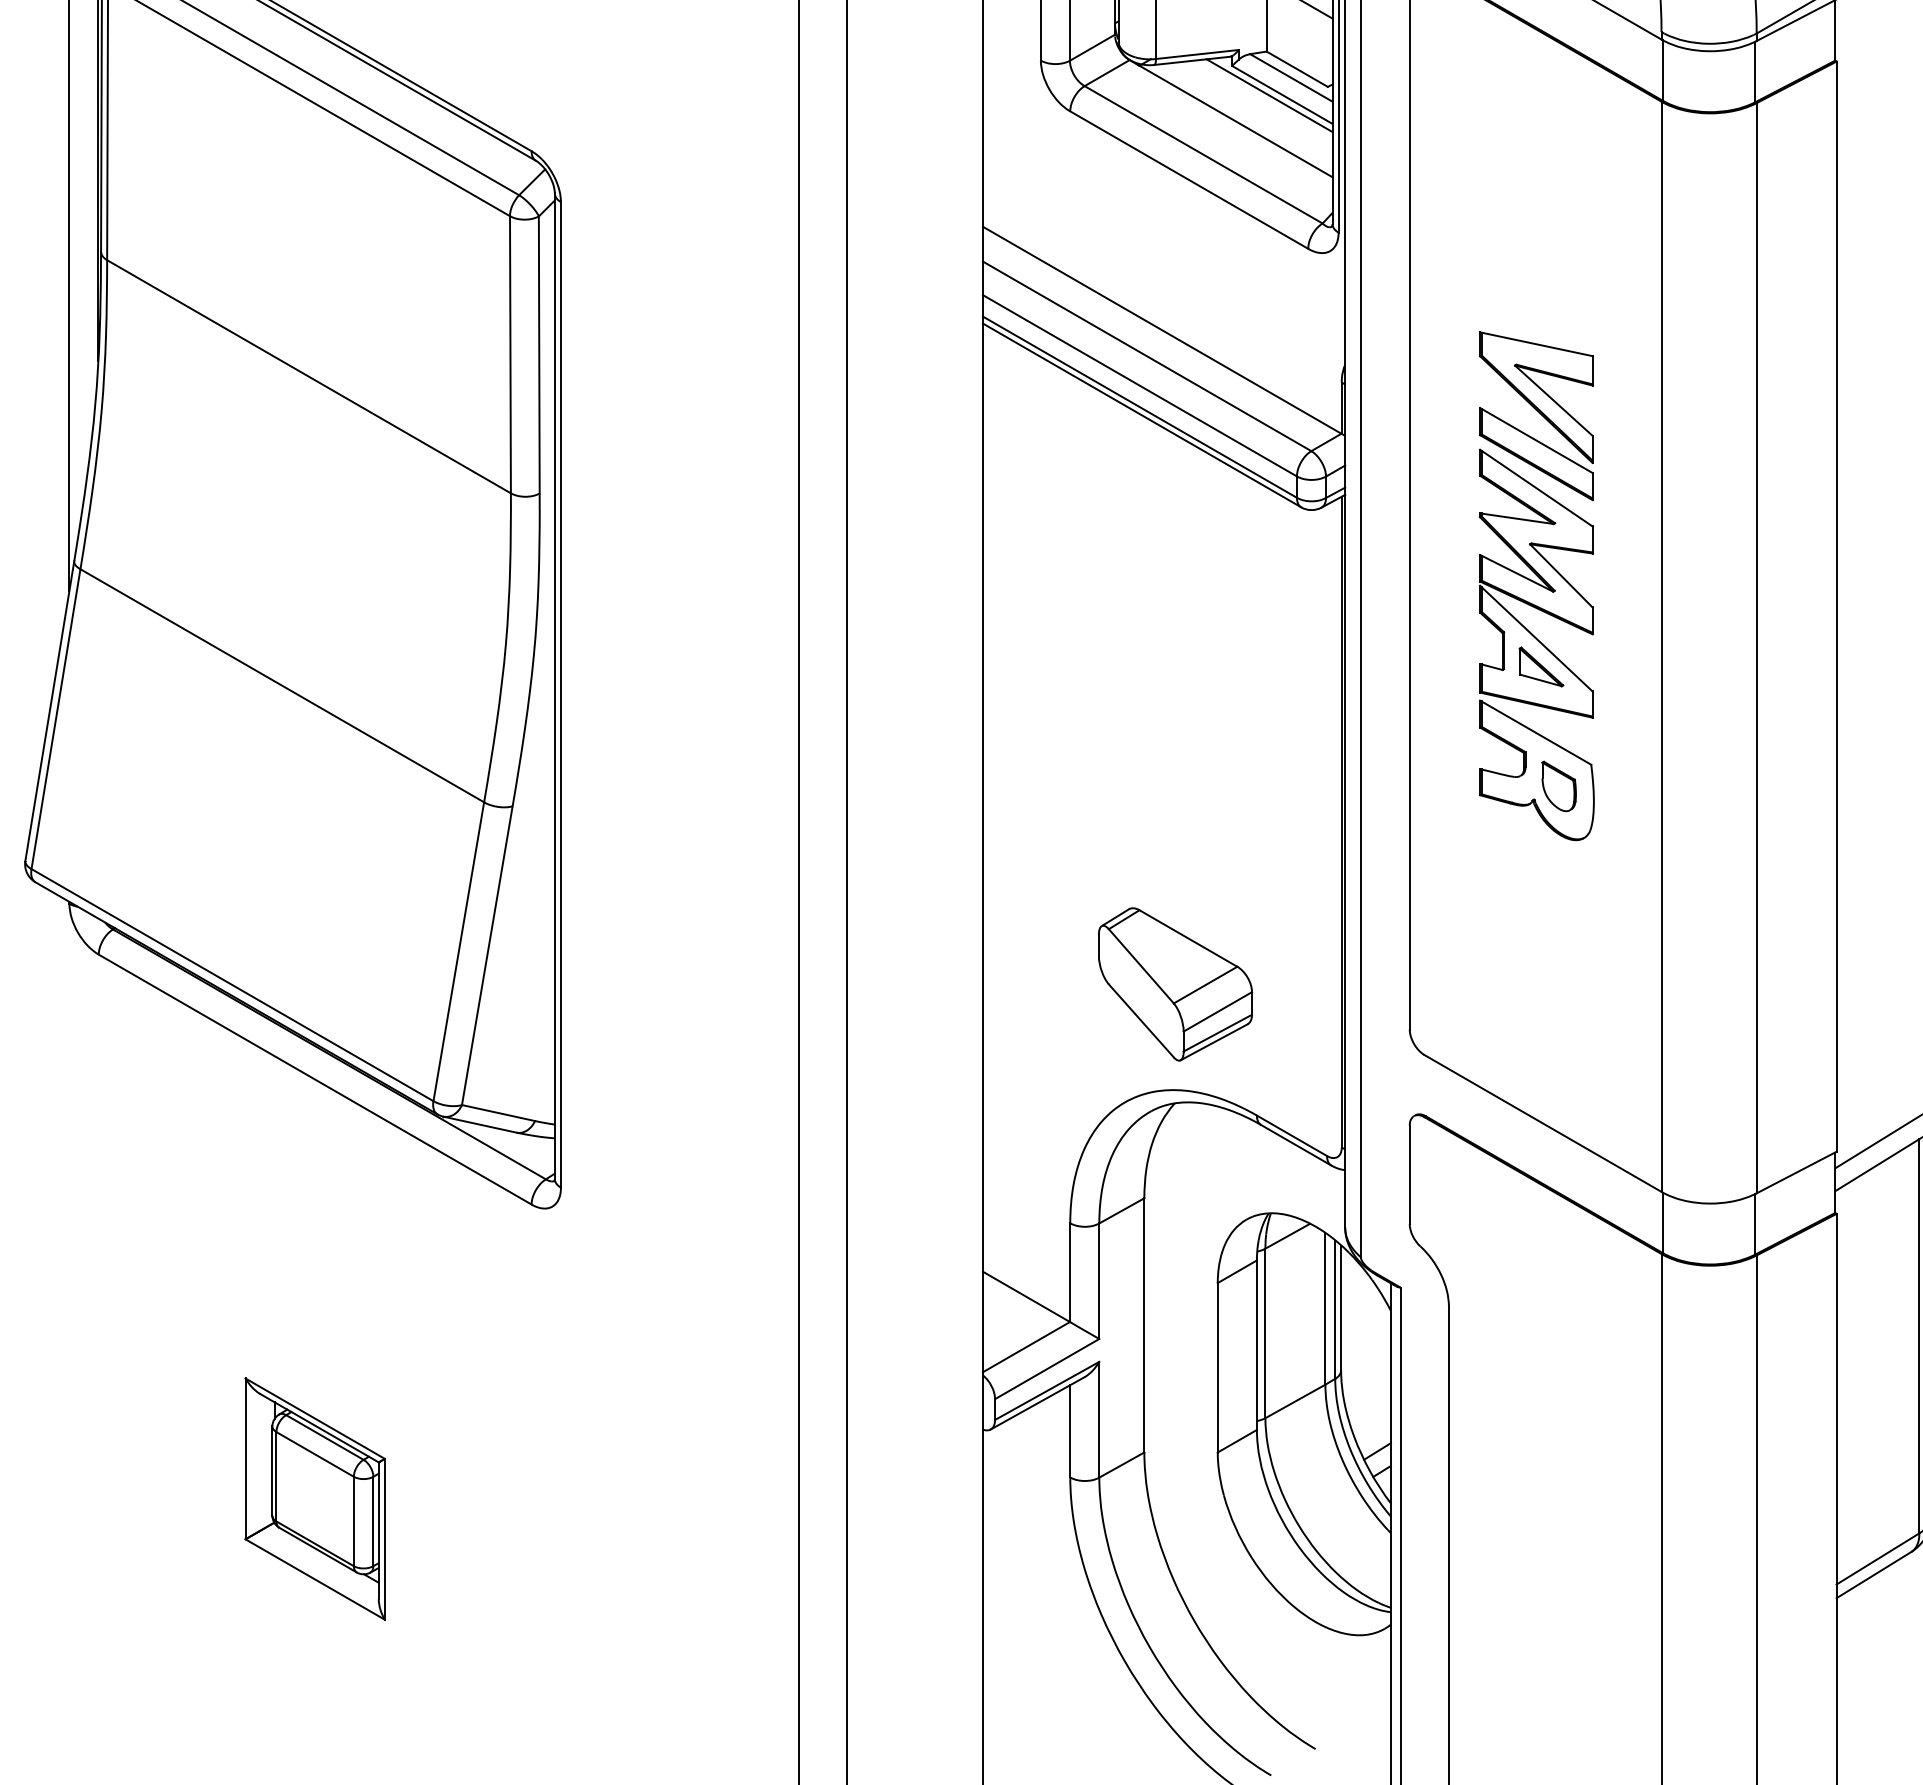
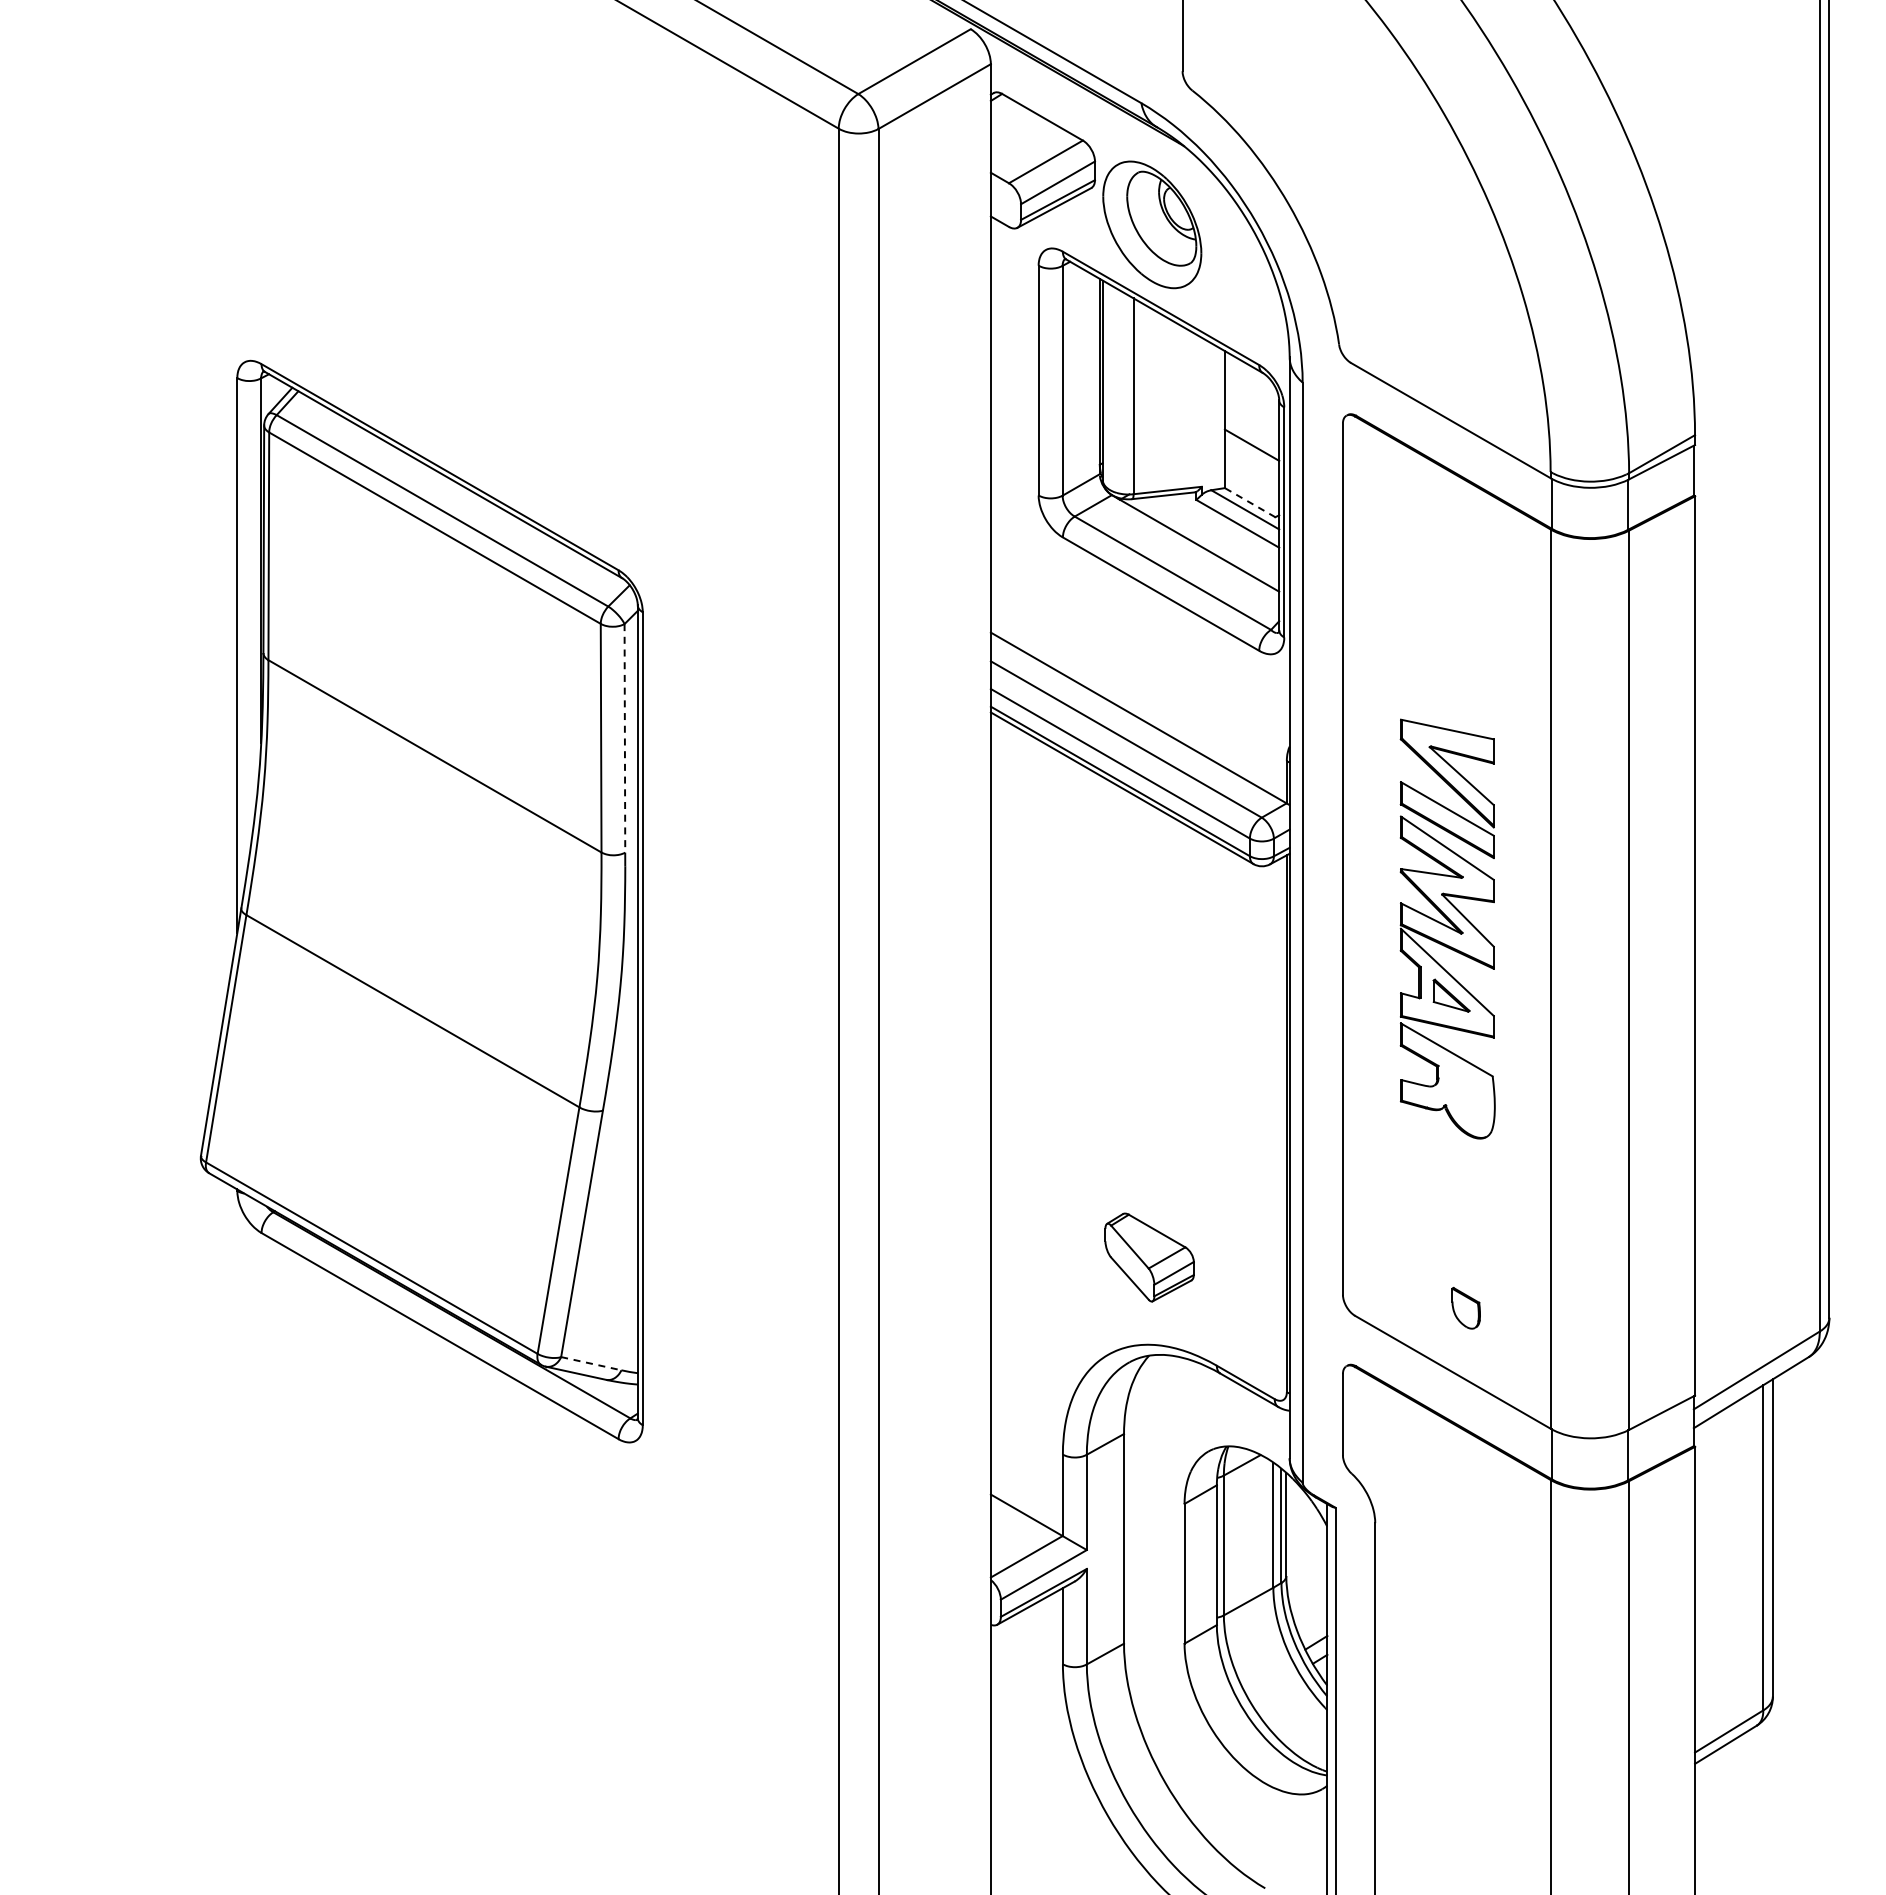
line: (1296, 69) -> (1249, 502), solid -> dashed
line: (1269, 95) -> (1227, 524), removed
line: (538, 355) -> (624, 738), solid -> dashed
part: (1558, 785) -> (1465, 1307), moved
part: (1175, 984) -> (1149, 1257), size x0.7
line: (498, 1112) -> (591, 1363), solid -> dashed
part: (314, 1498) -> (439, 1681), removed

